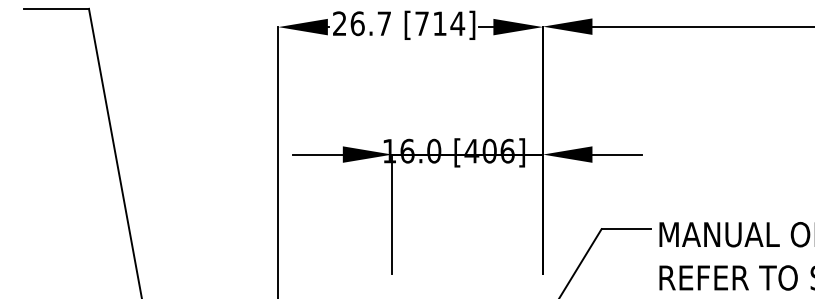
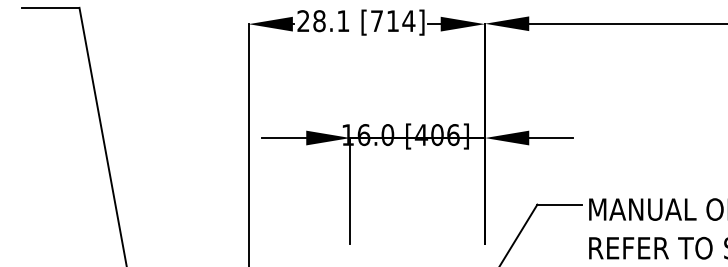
text: (371, 24) -> (331, 21), 26.7 -> 28.1

